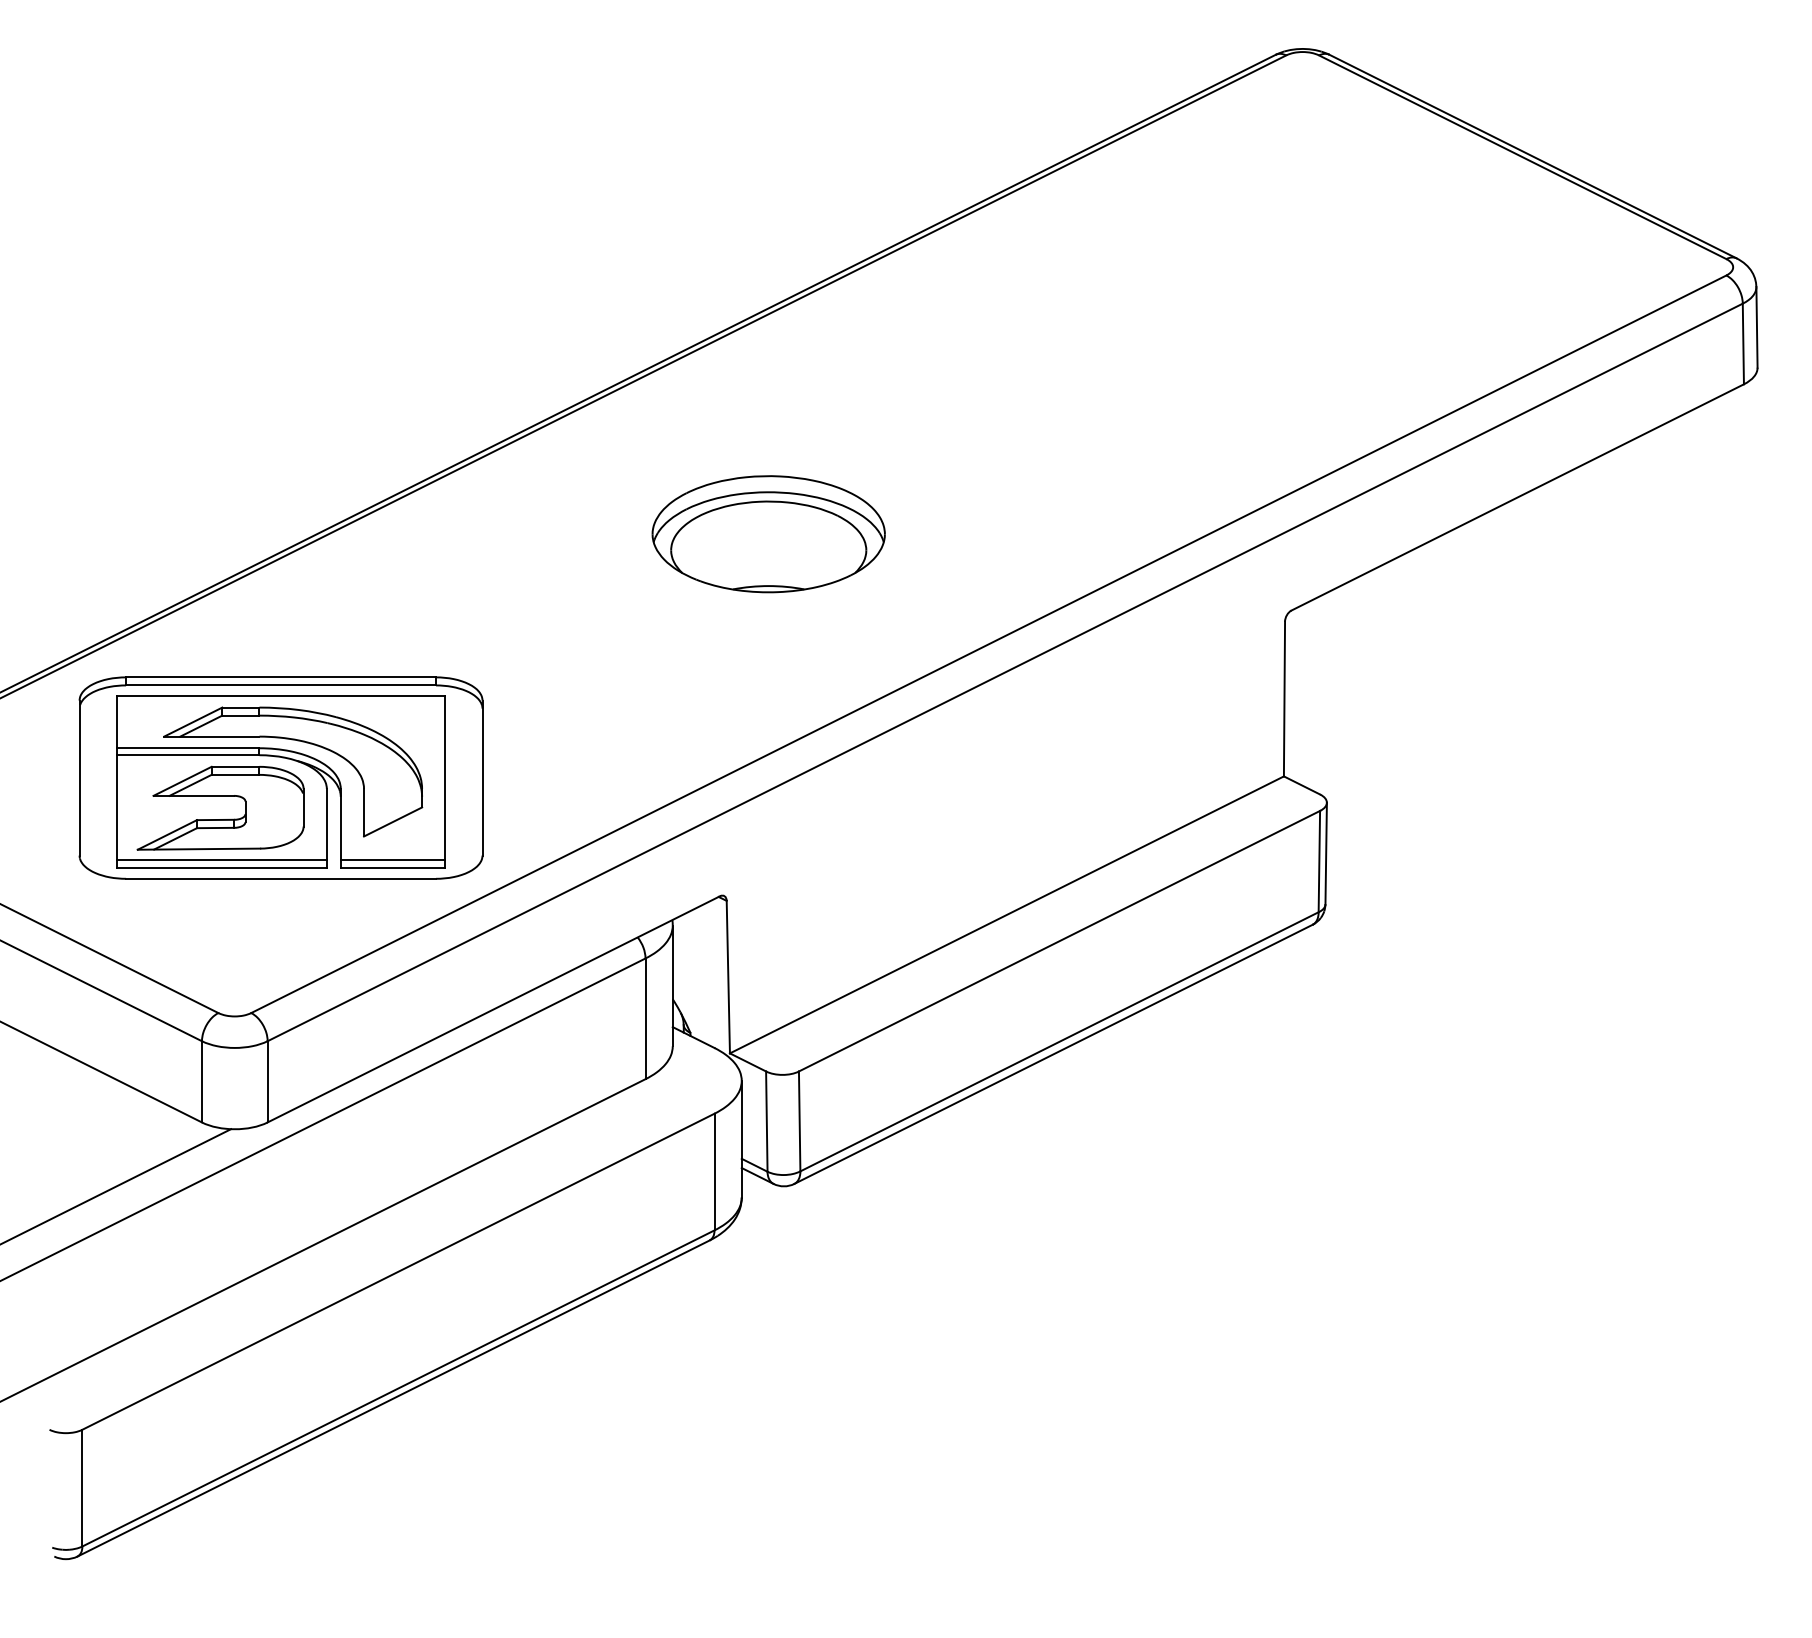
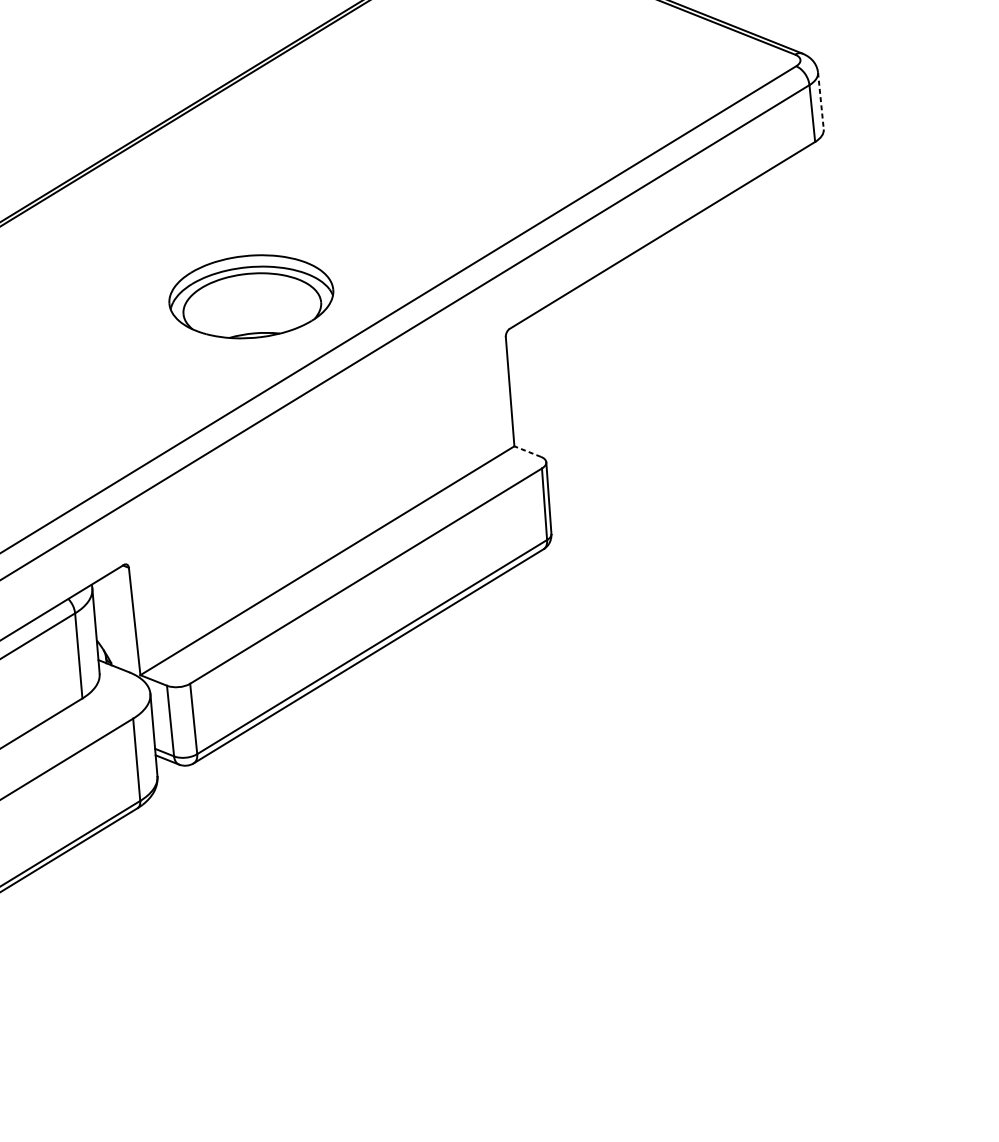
line: (1756, 327) -> (820, 101), solid -> dashed
part: (768, 534) -> (251, 297), moved
line: (1301, 785) -> (527, 451), solid -> dashed

